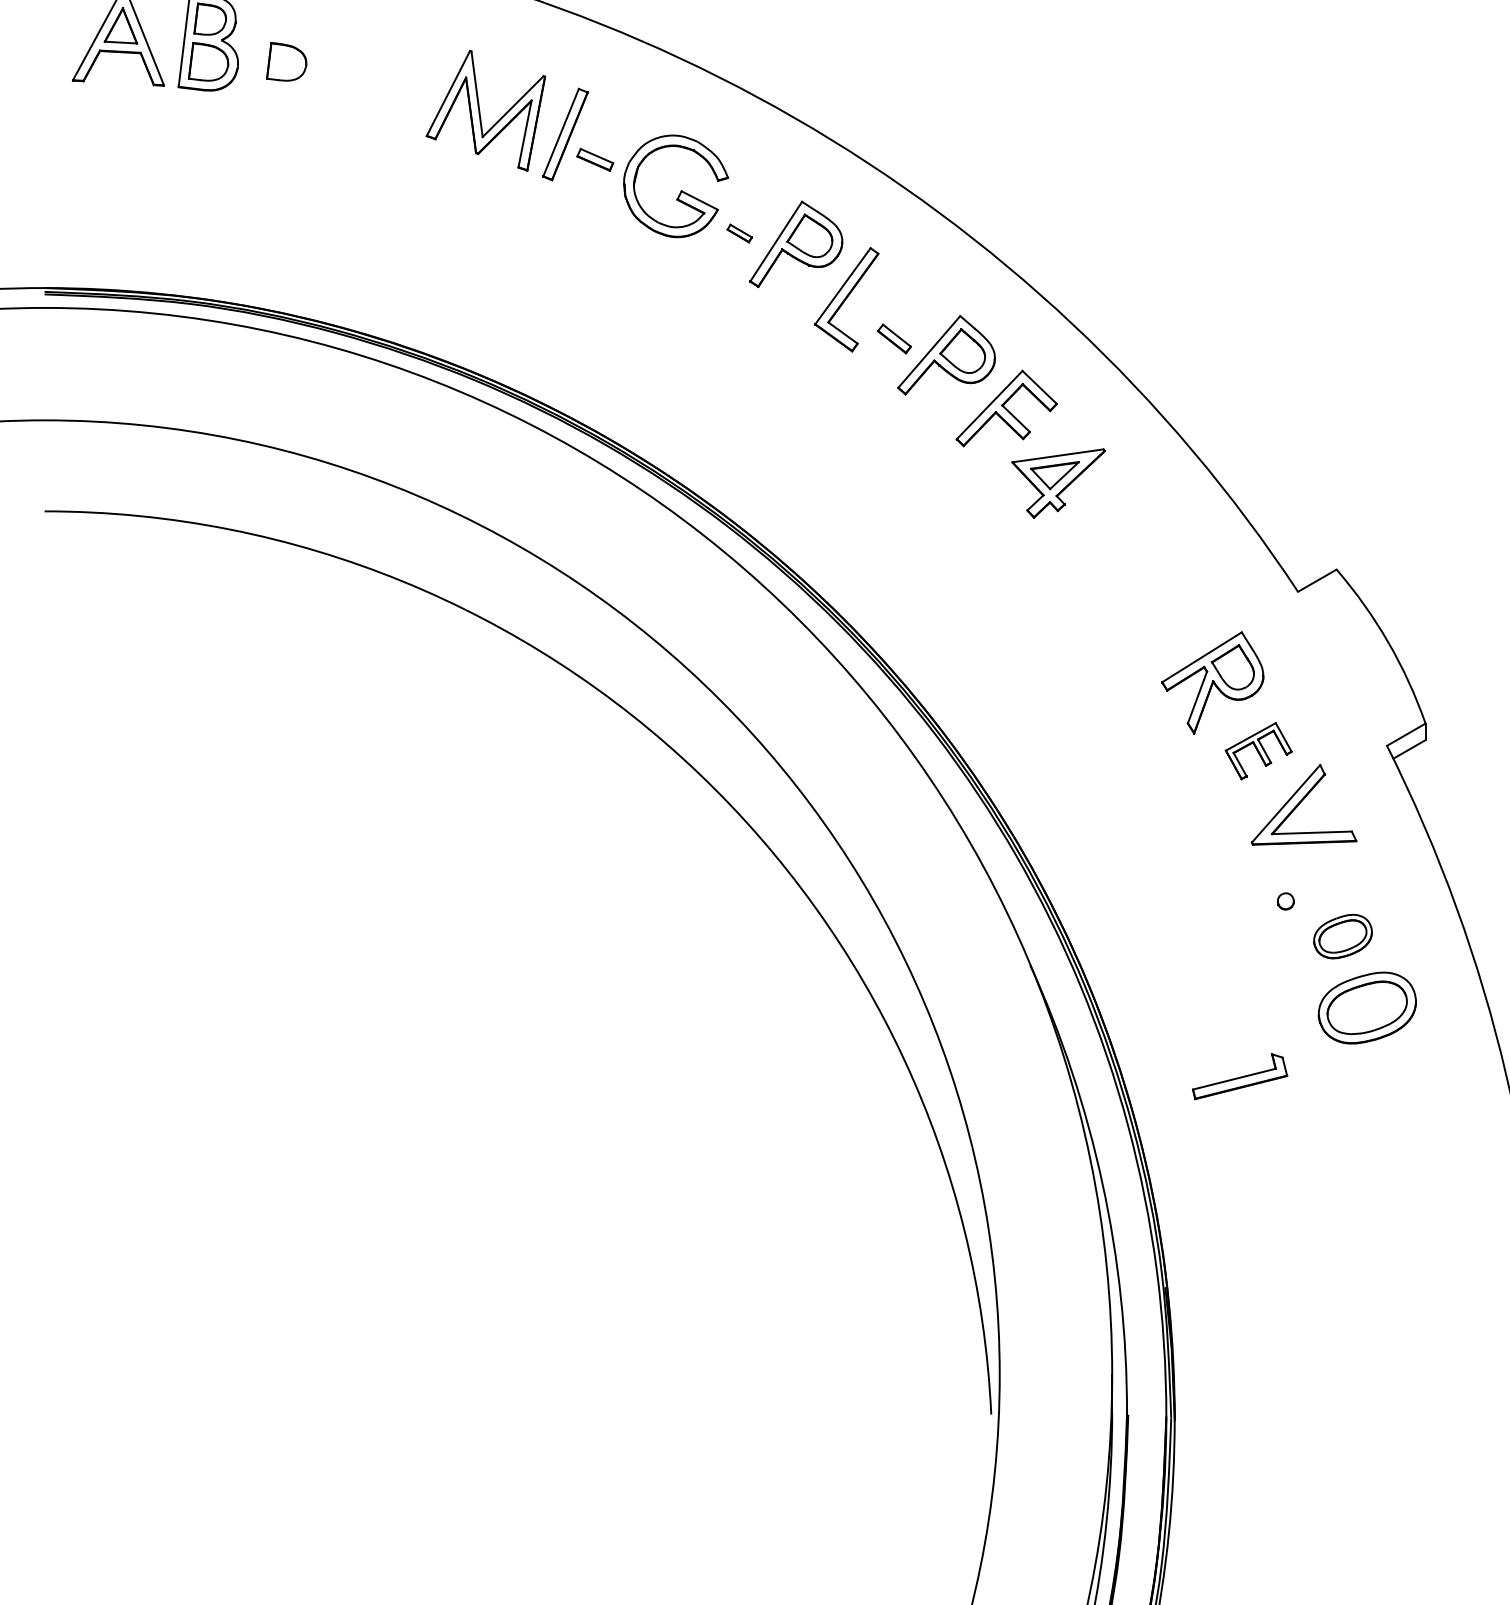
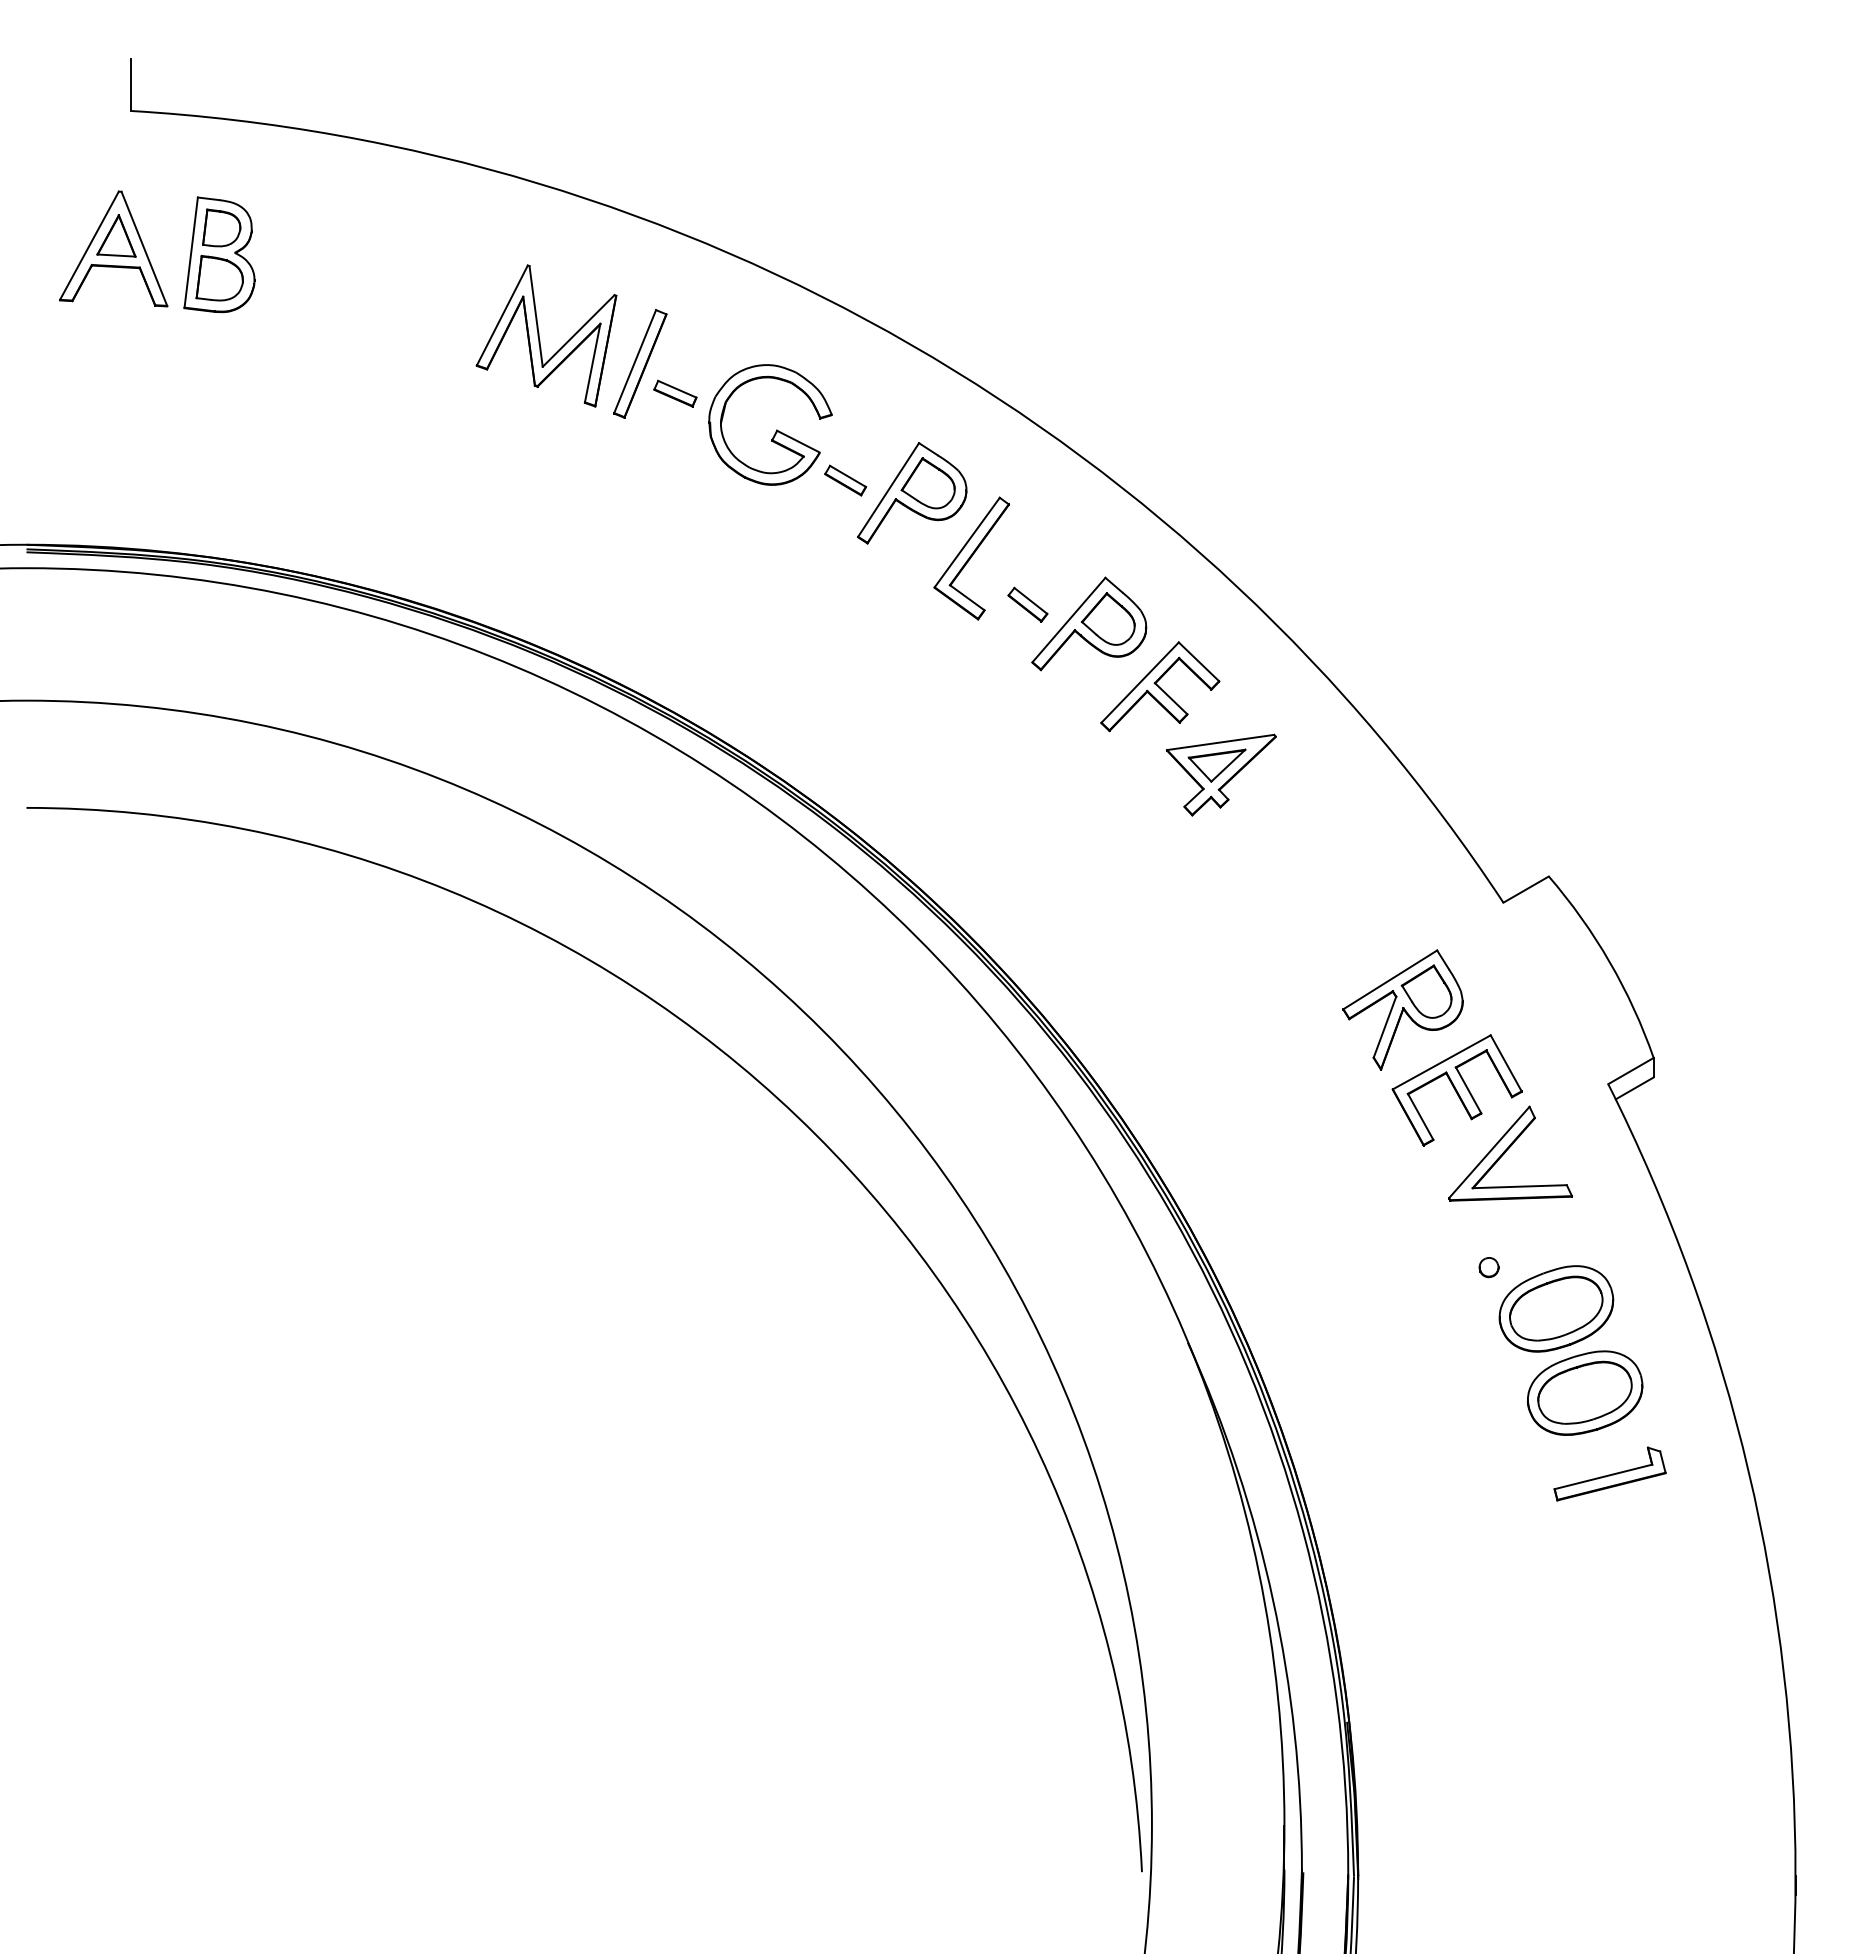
part: (286, 62) -> (311, 278), removed
part: (739, 233) -> (845, 480), size x1.43
part: (1258, 751) -> (1456, 1090), size x1.67
part: (1343, 936) -> (1556, 1308), size x1.67
part: (1239, 1076) -> (1609, 1473), moved

